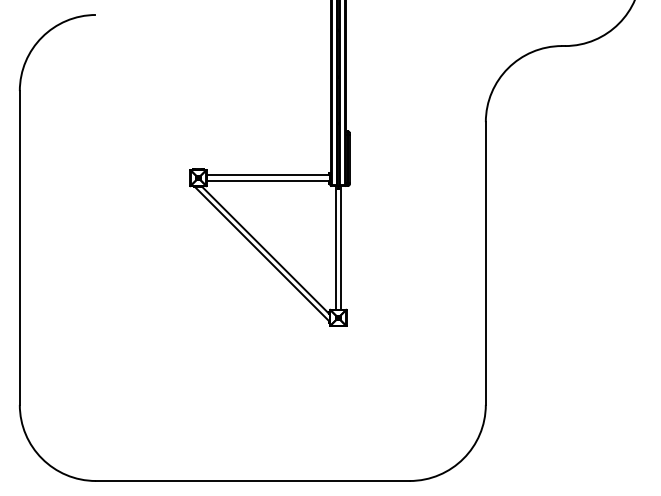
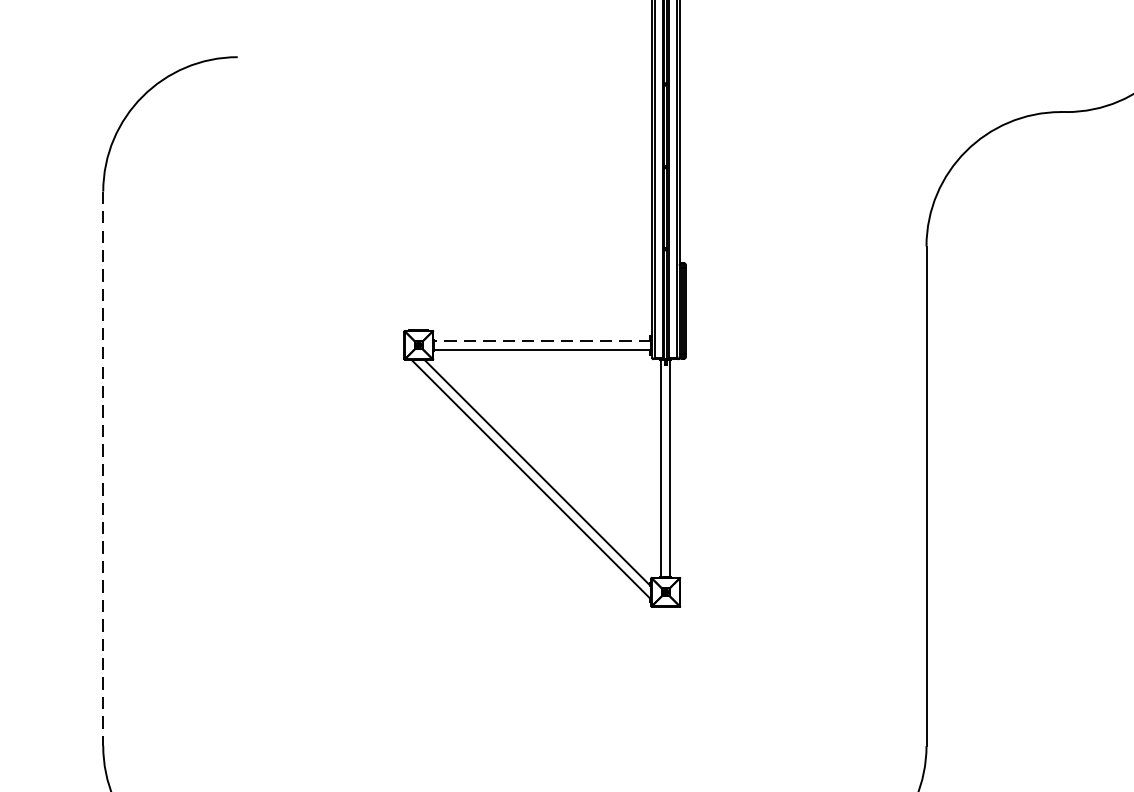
line: (268, 175) -> (542, 340), solid -> dashed
line: (19, 247) -> (102, 467), solid -> dashed

